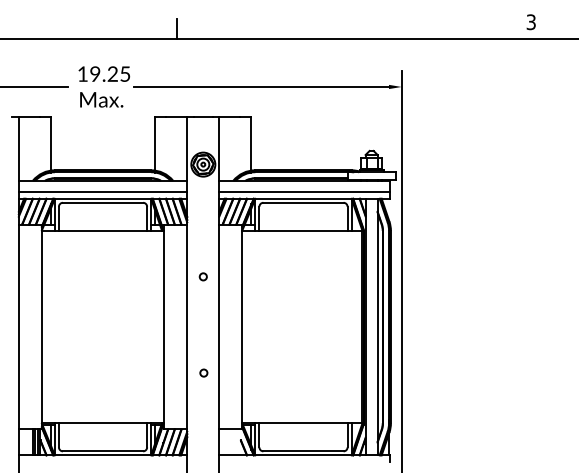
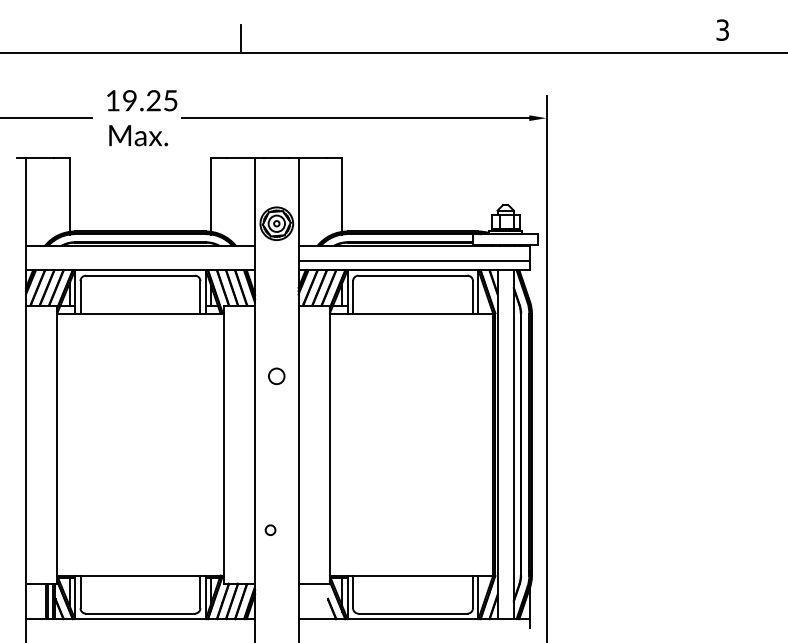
line: (103, 192) -> (140, 261), removed
circle: (203, 276) -> (276, 376), size x1.6
circle: (203, 372) -> (270, 529), moved

